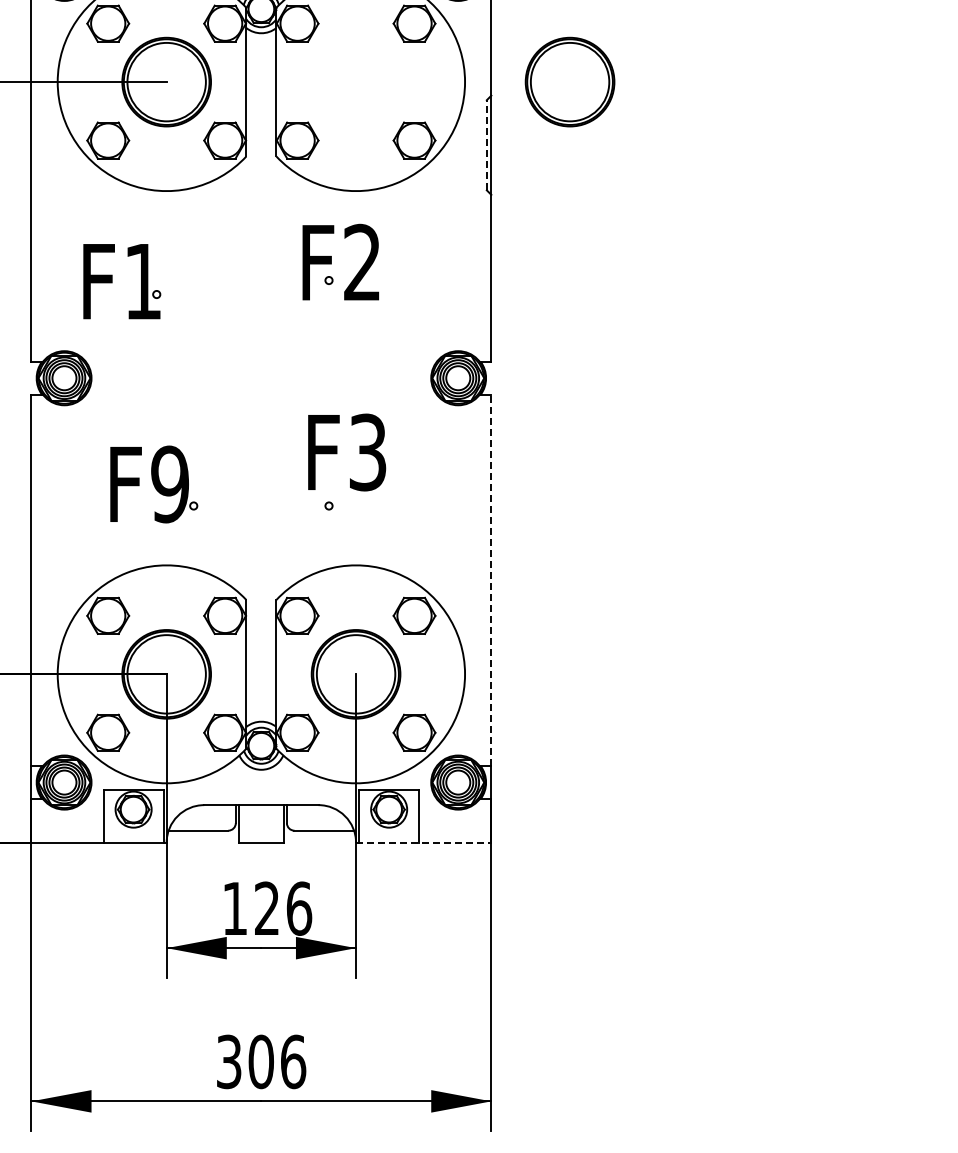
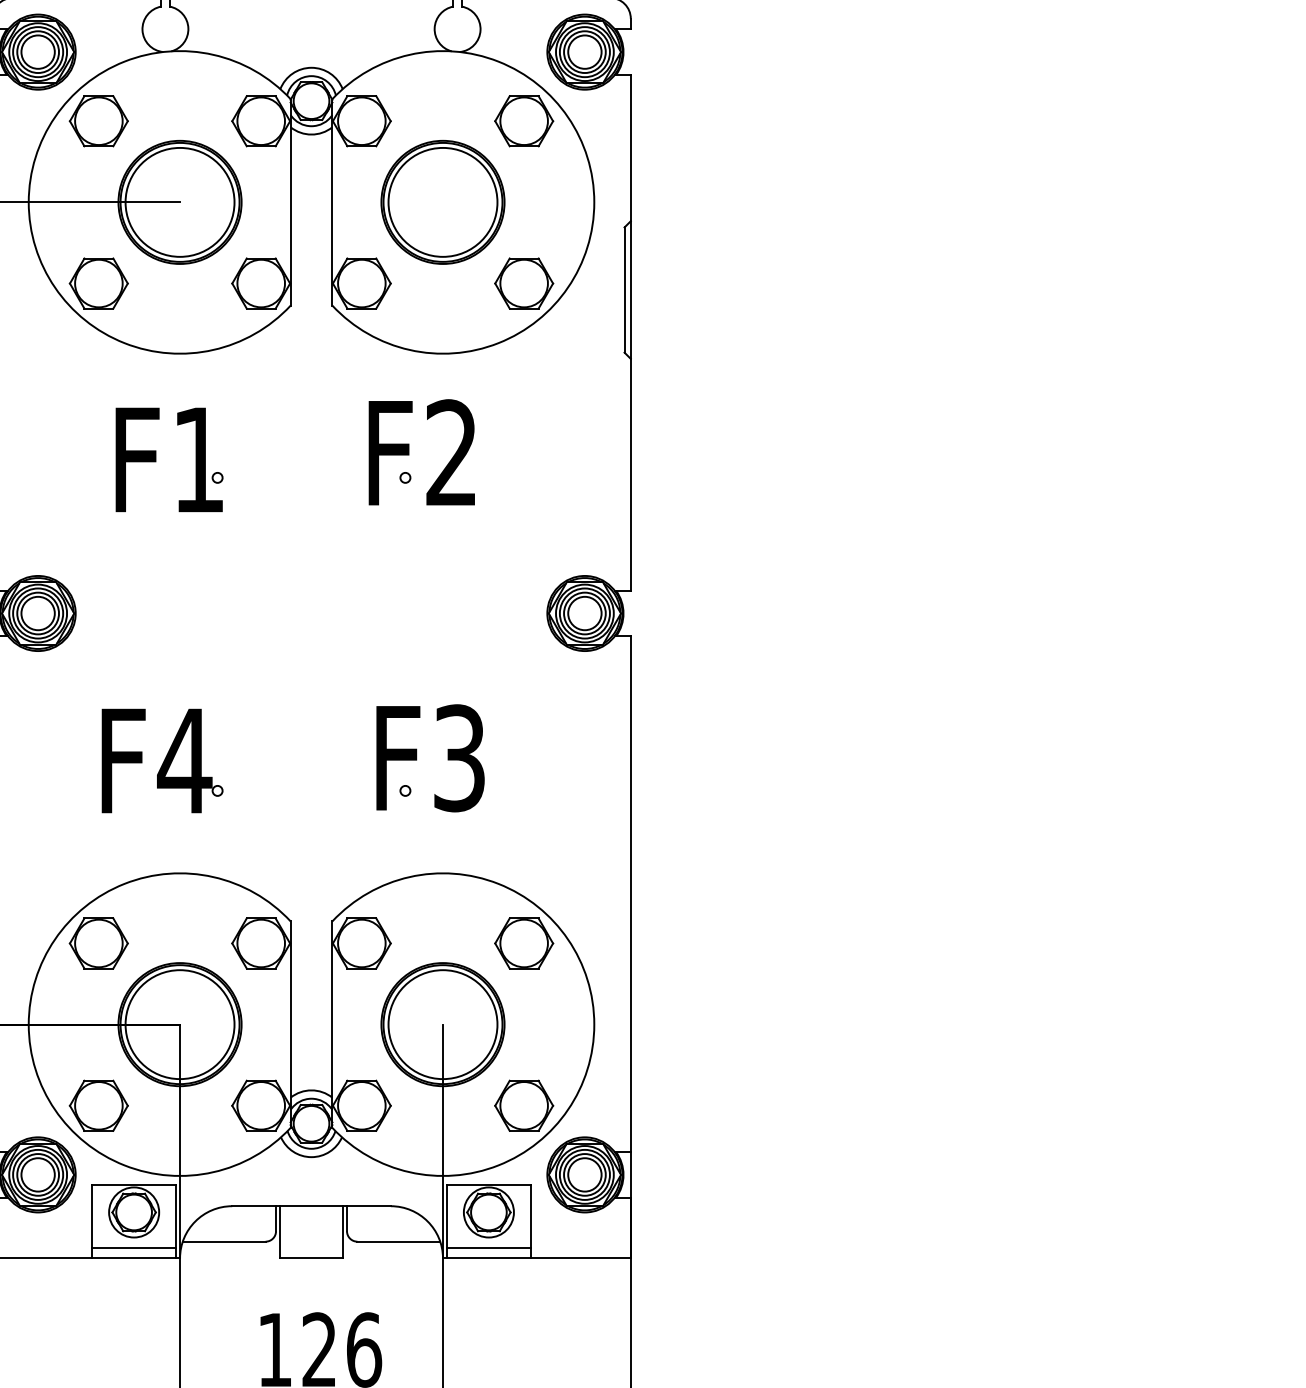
part: (569, 81) -> (442, 201), moved
line: (486, 144) -> (624, 288), dashed -> solid
part: (112, 281) -> (156, 459), moved
text: (347, 452) -> (431, 758), moved
text: (170, 484) -> (185, 761), F9 -> F4
line: (491, 580) -> (631, 894), dashed -> solid
line: (133, 835) -> (133, 1248), added
line: (389, 835) -> (489, 1248), added
line: (423, 842) -> (536, 1258), dashed -> solid

